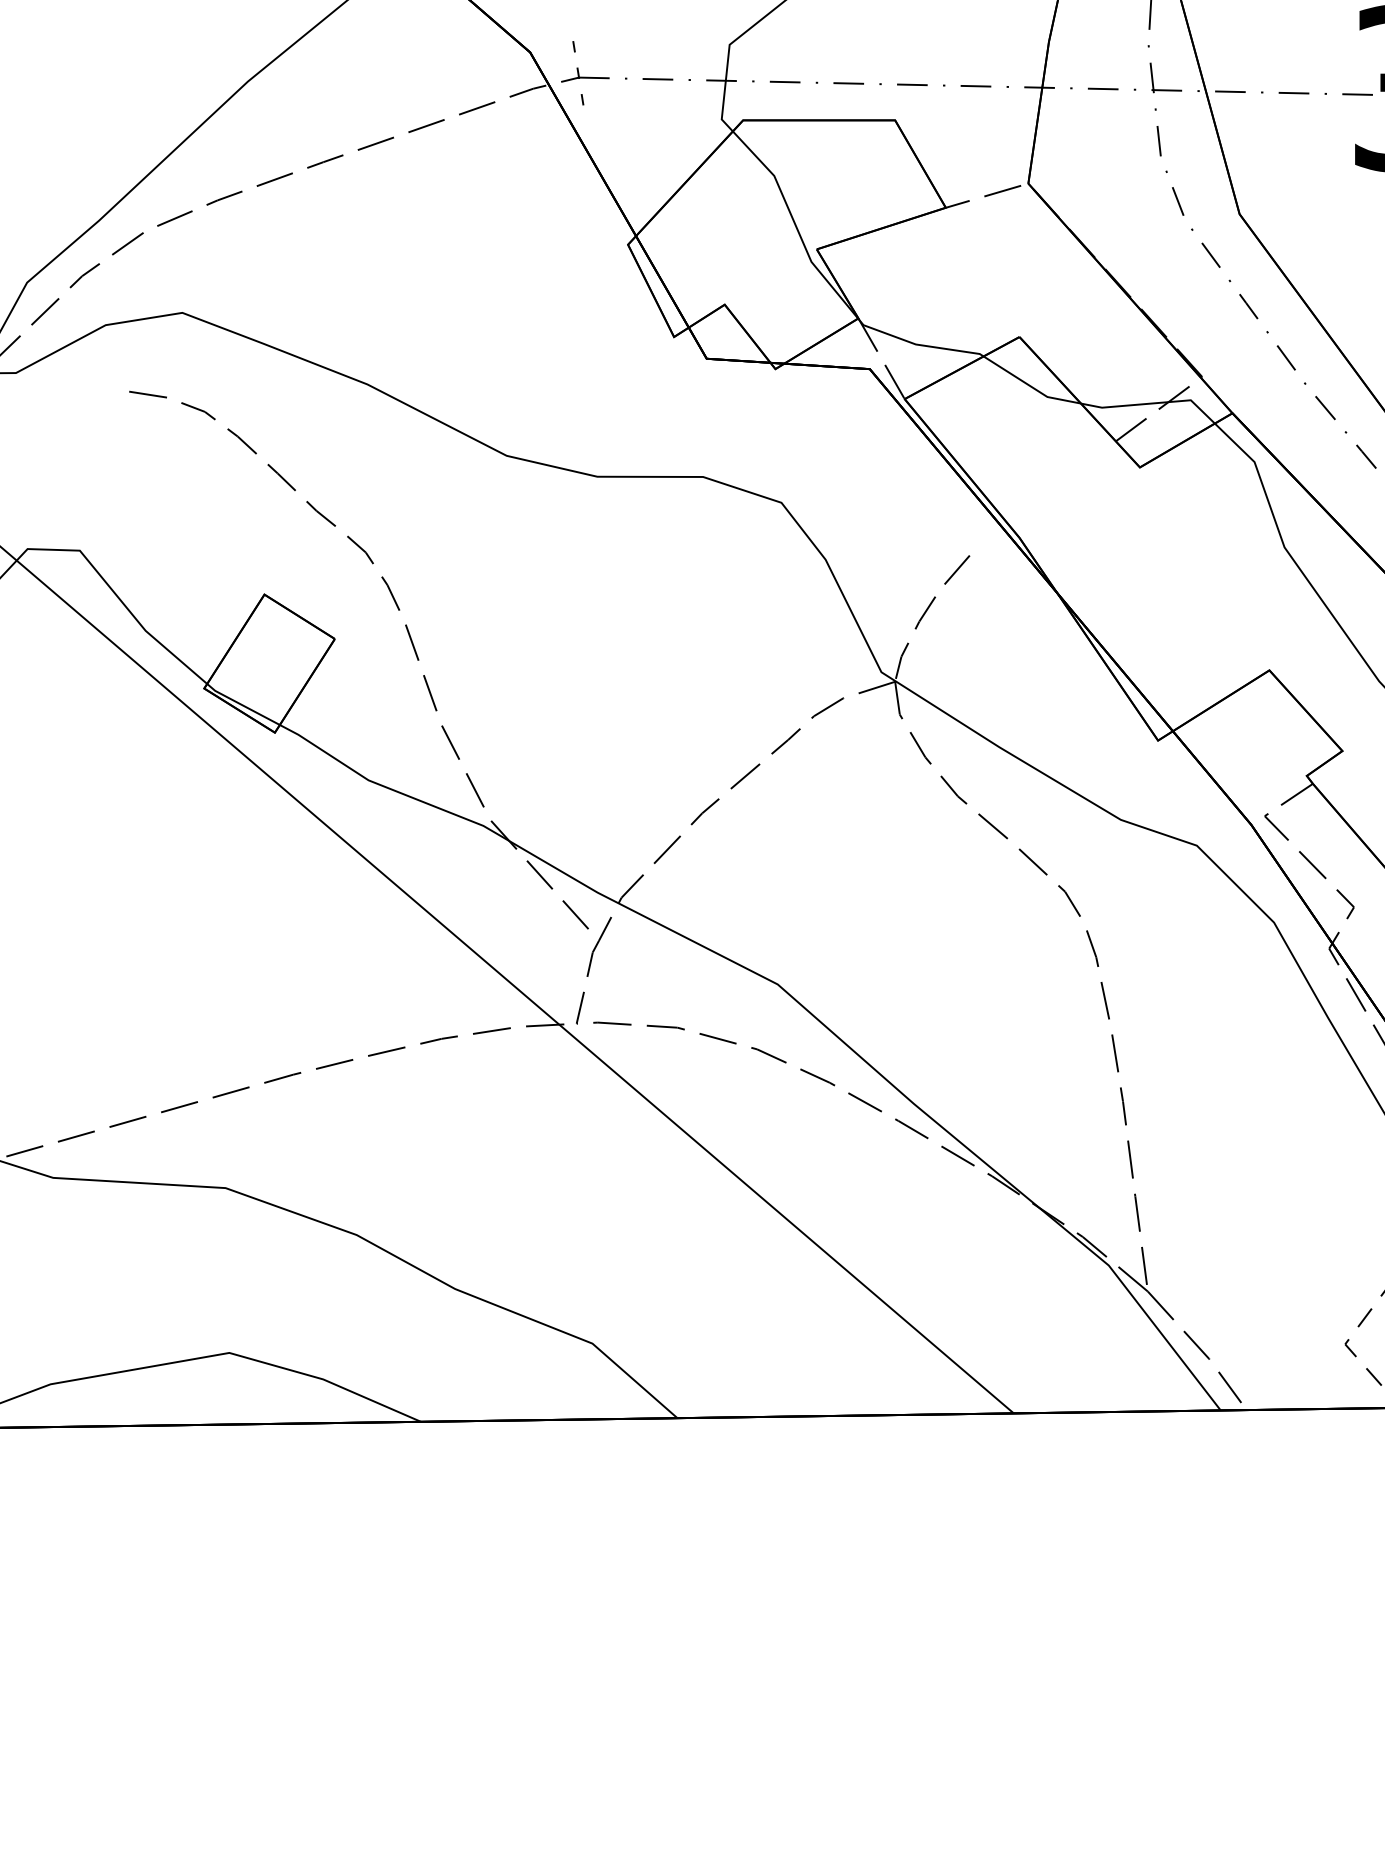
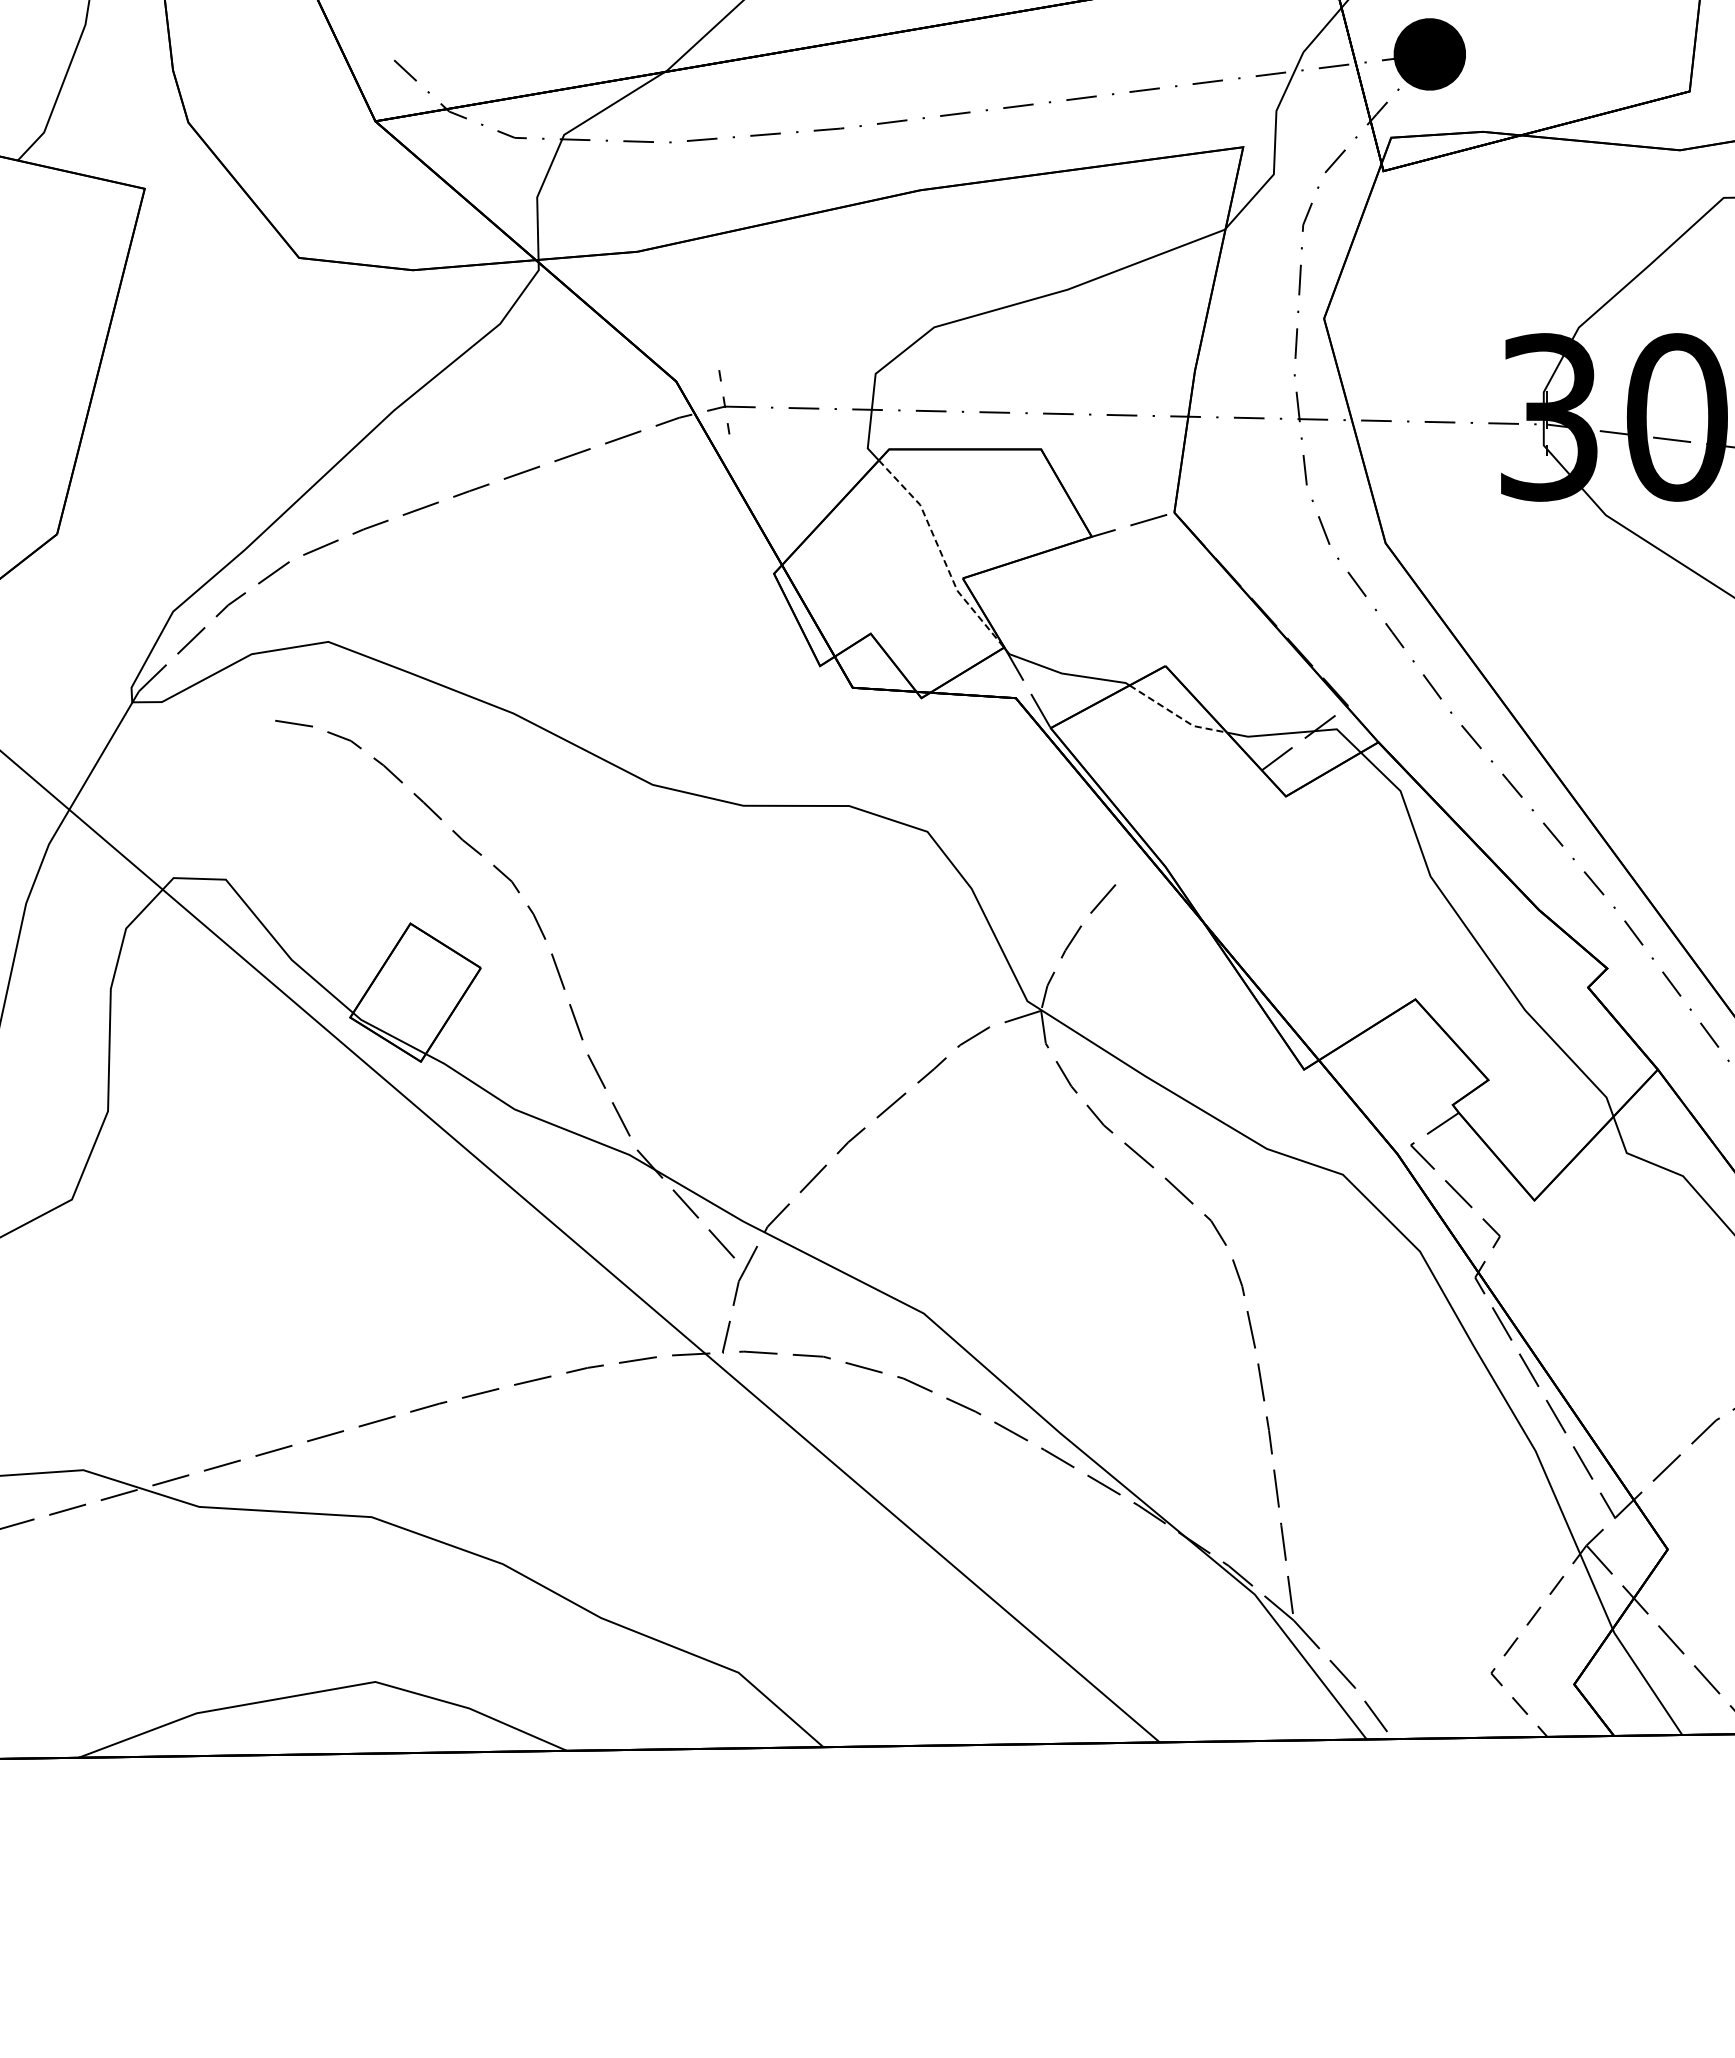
line: (795, 225) -> (941, 554), solid -> dashed
line: (1030, 386) -> (1176, 715), solid -> dashed

